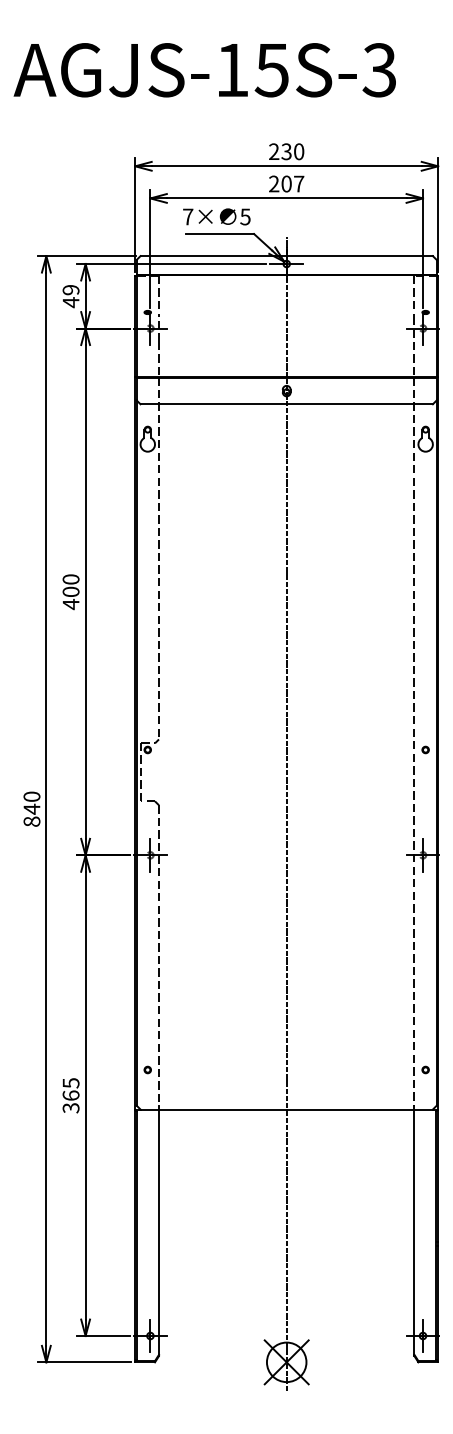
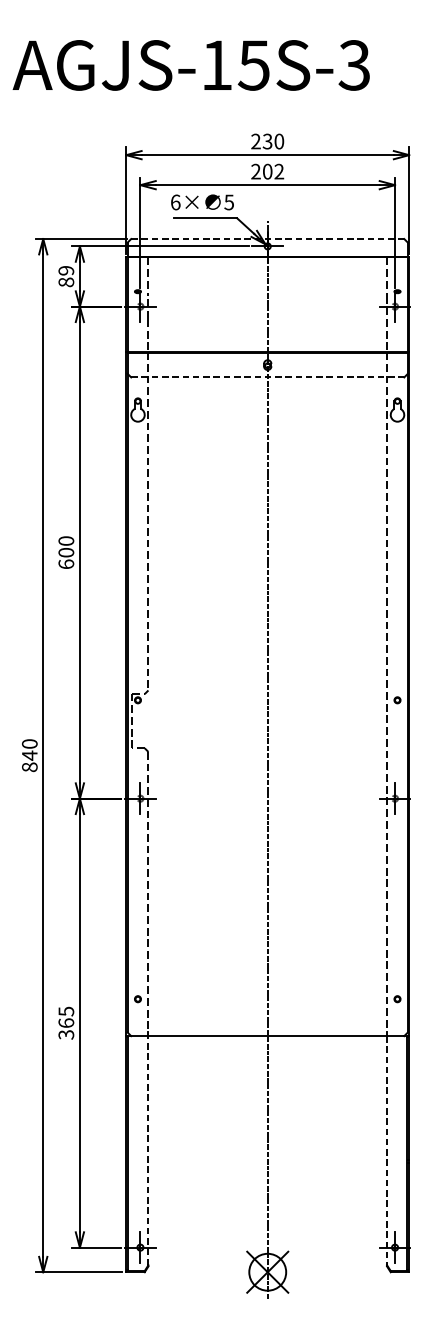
text: (299, 183) -> (279, 171), 207 -> 202
text: (188, 216) -> (176, 202), 7× -> 6×
line: (287, 256) -> (268, 239), solid -> dashed
text: (70, 302) -> (65, 282), 49 -> 89
line: (287, 404) -> (268, 377), solid -> dashed
text: (70, 604) -> (65, 564), 400 -> 600
line: (158, 1232) -> (147, 1150), solid -> dashed
line: (414, 1232) -> (387, 1150), solid -> dashed

